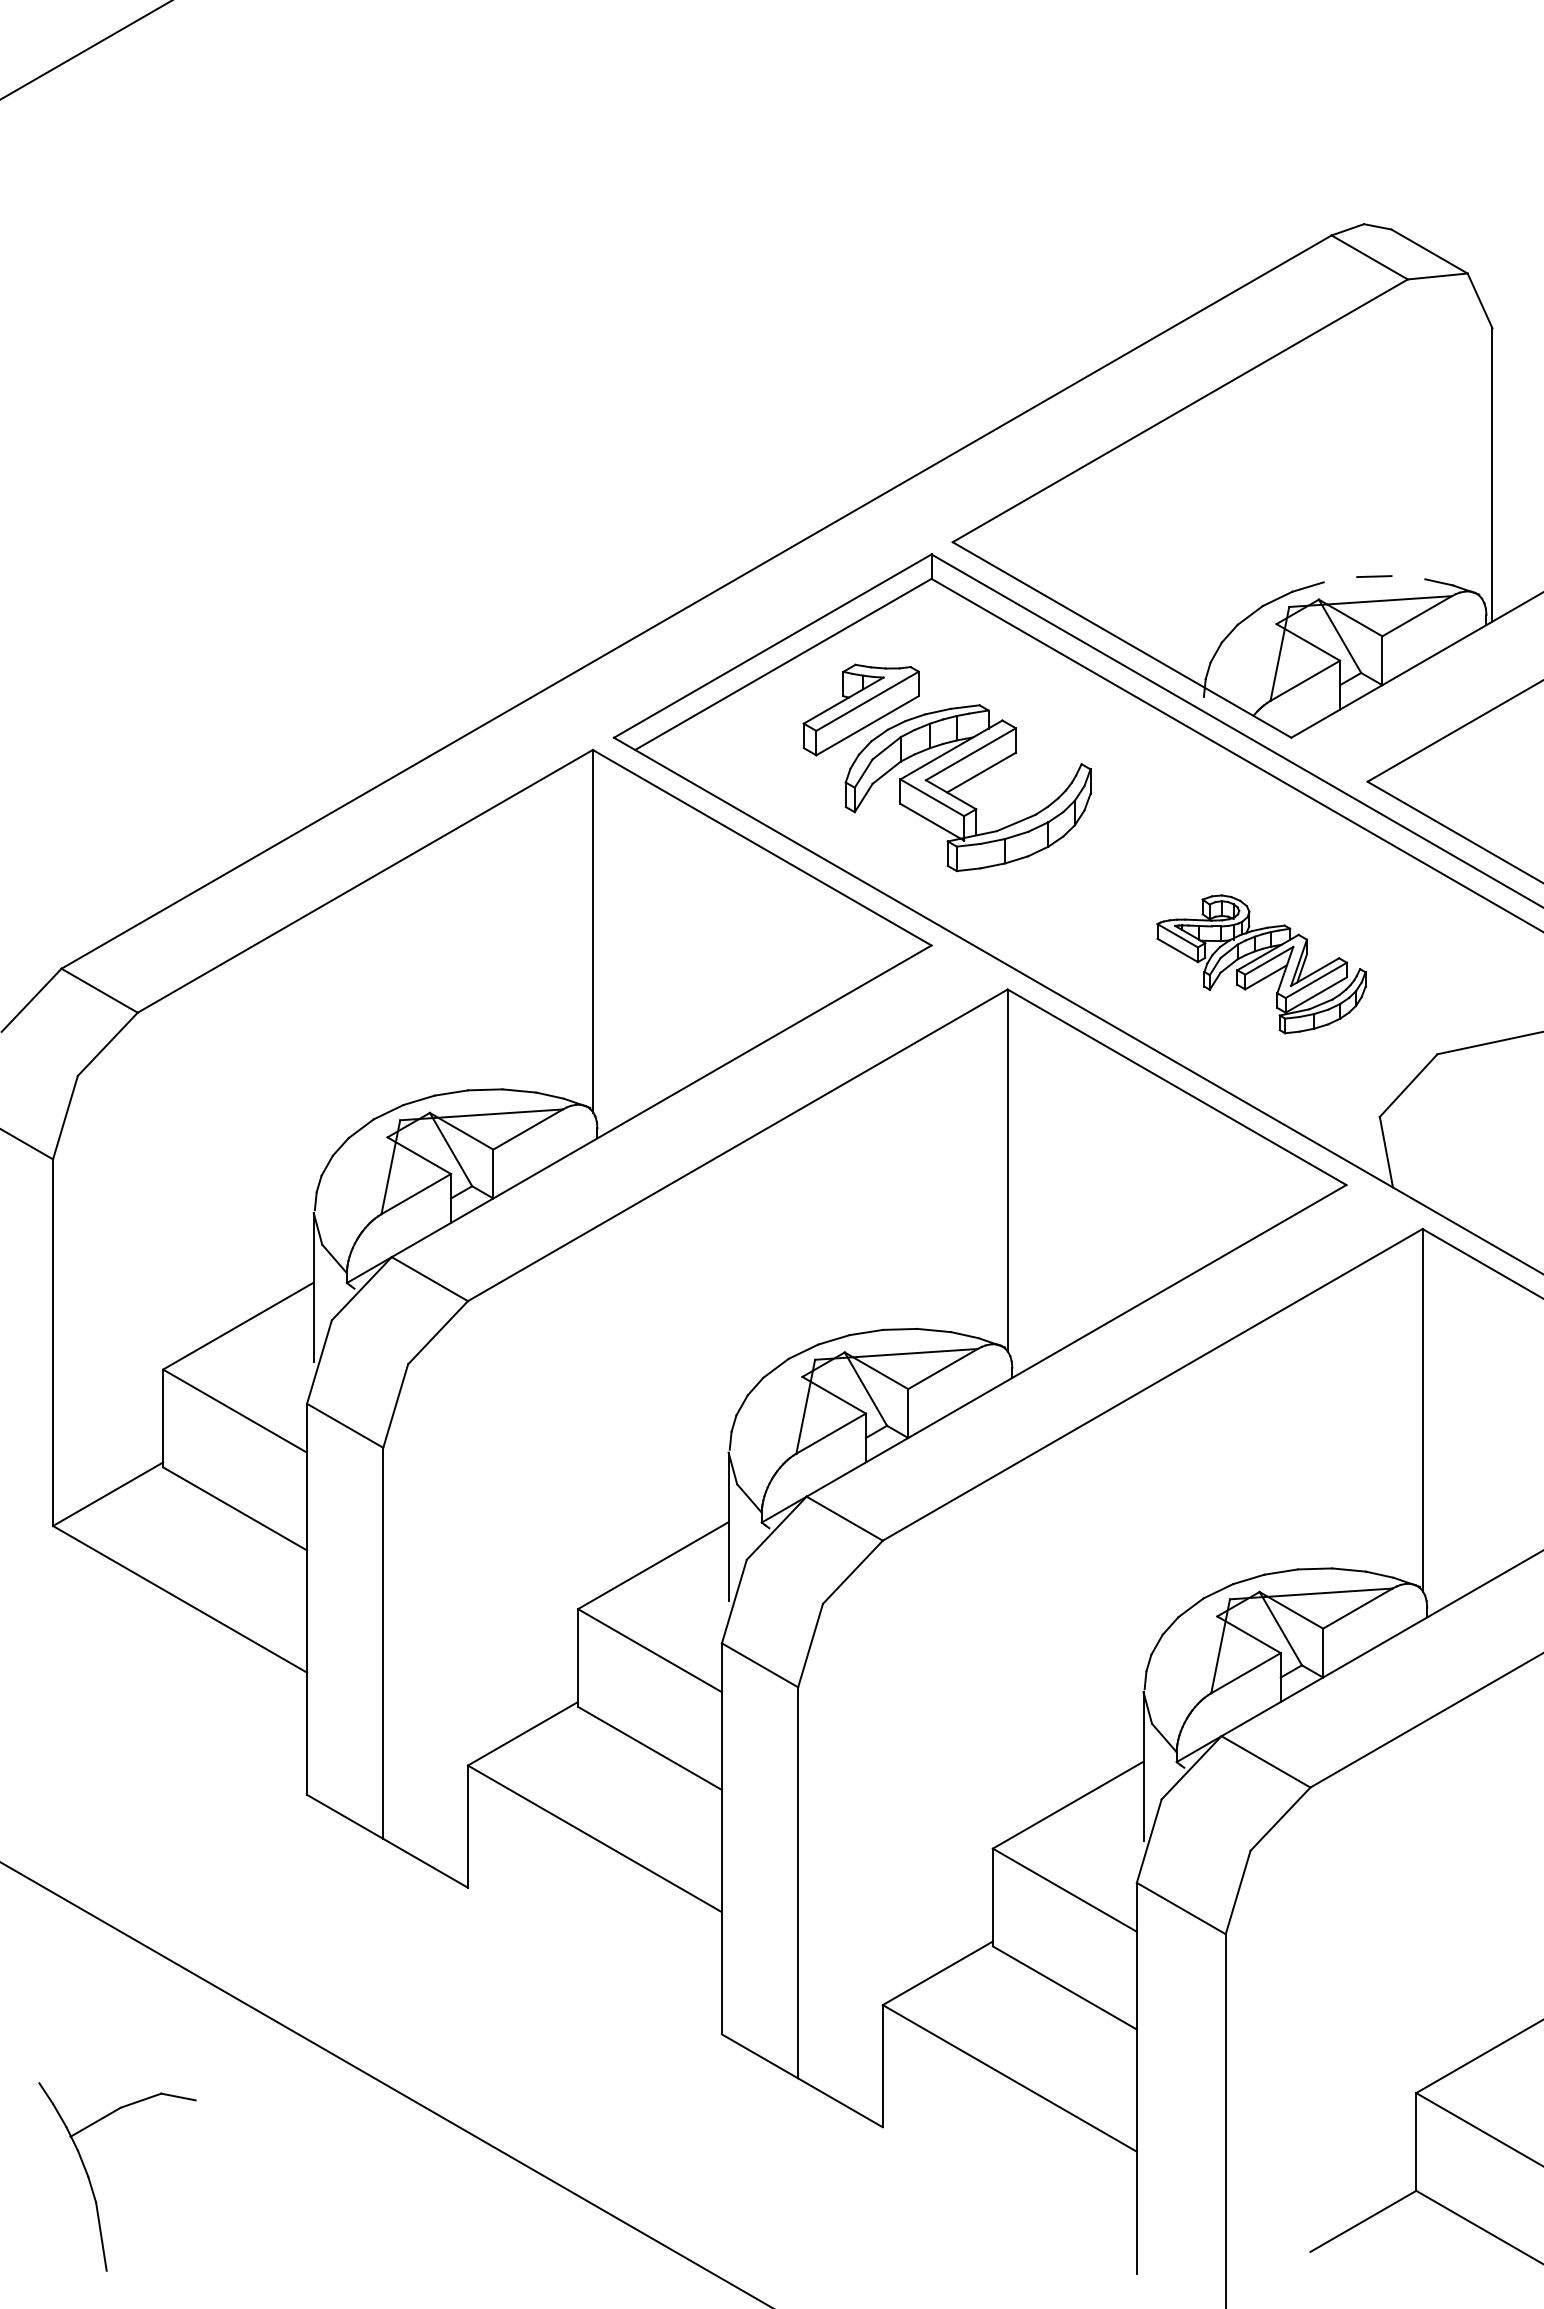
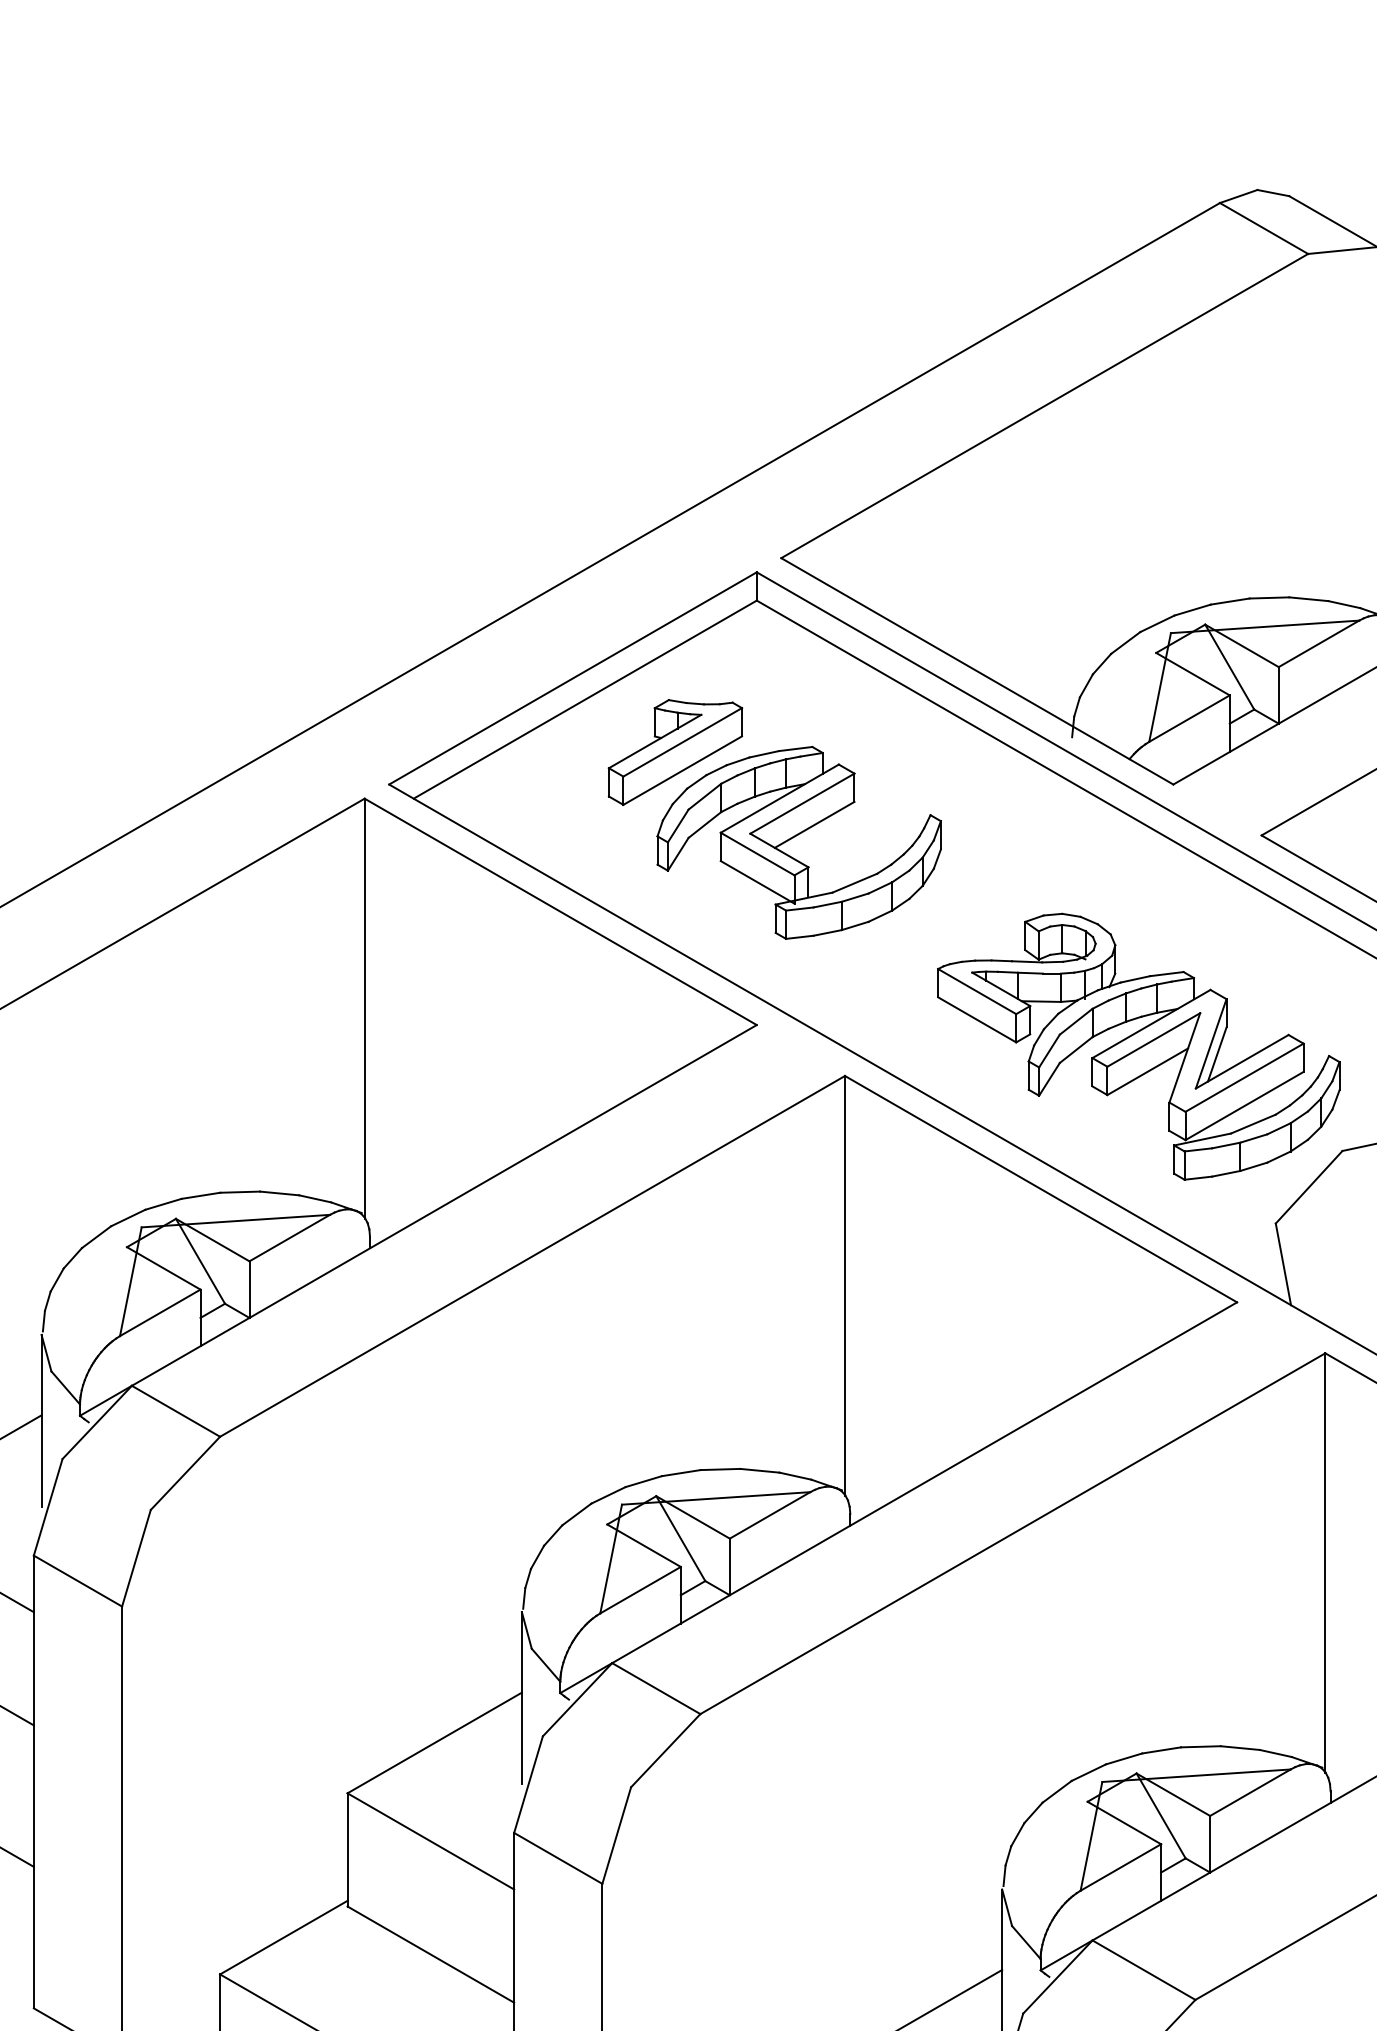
line: (1408, 577) -> (1308, 599), added
line: (1340, 579) -> (1230, 601), added
part: (1261, 964) -> (1138, 1047), size x1.67

